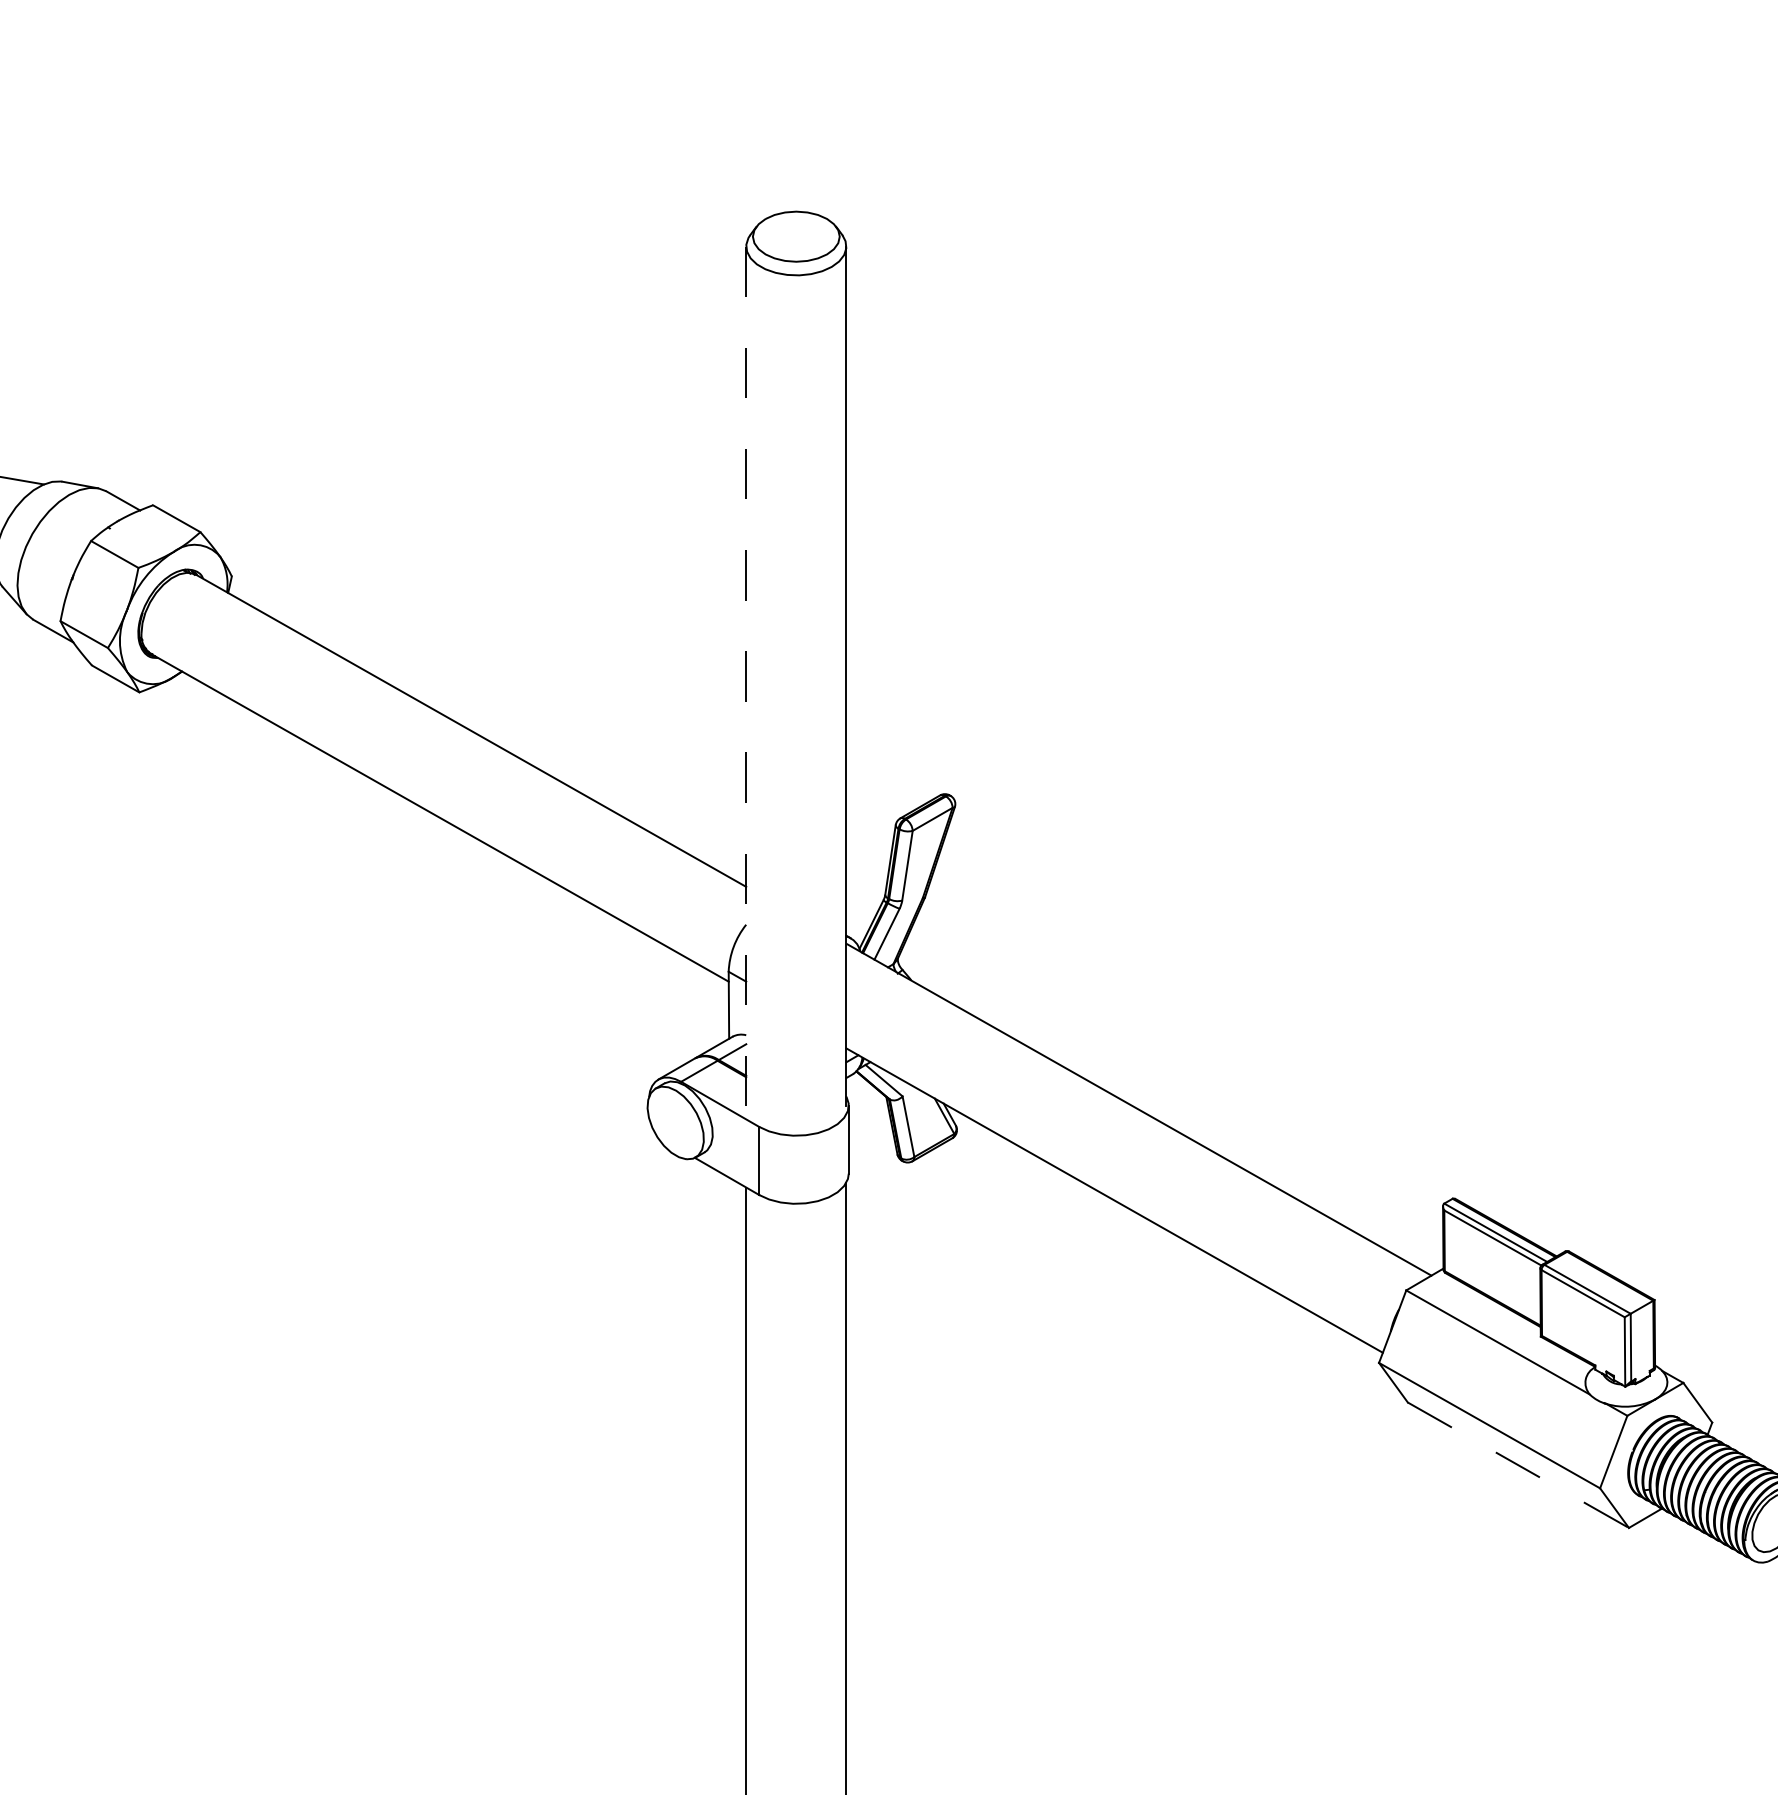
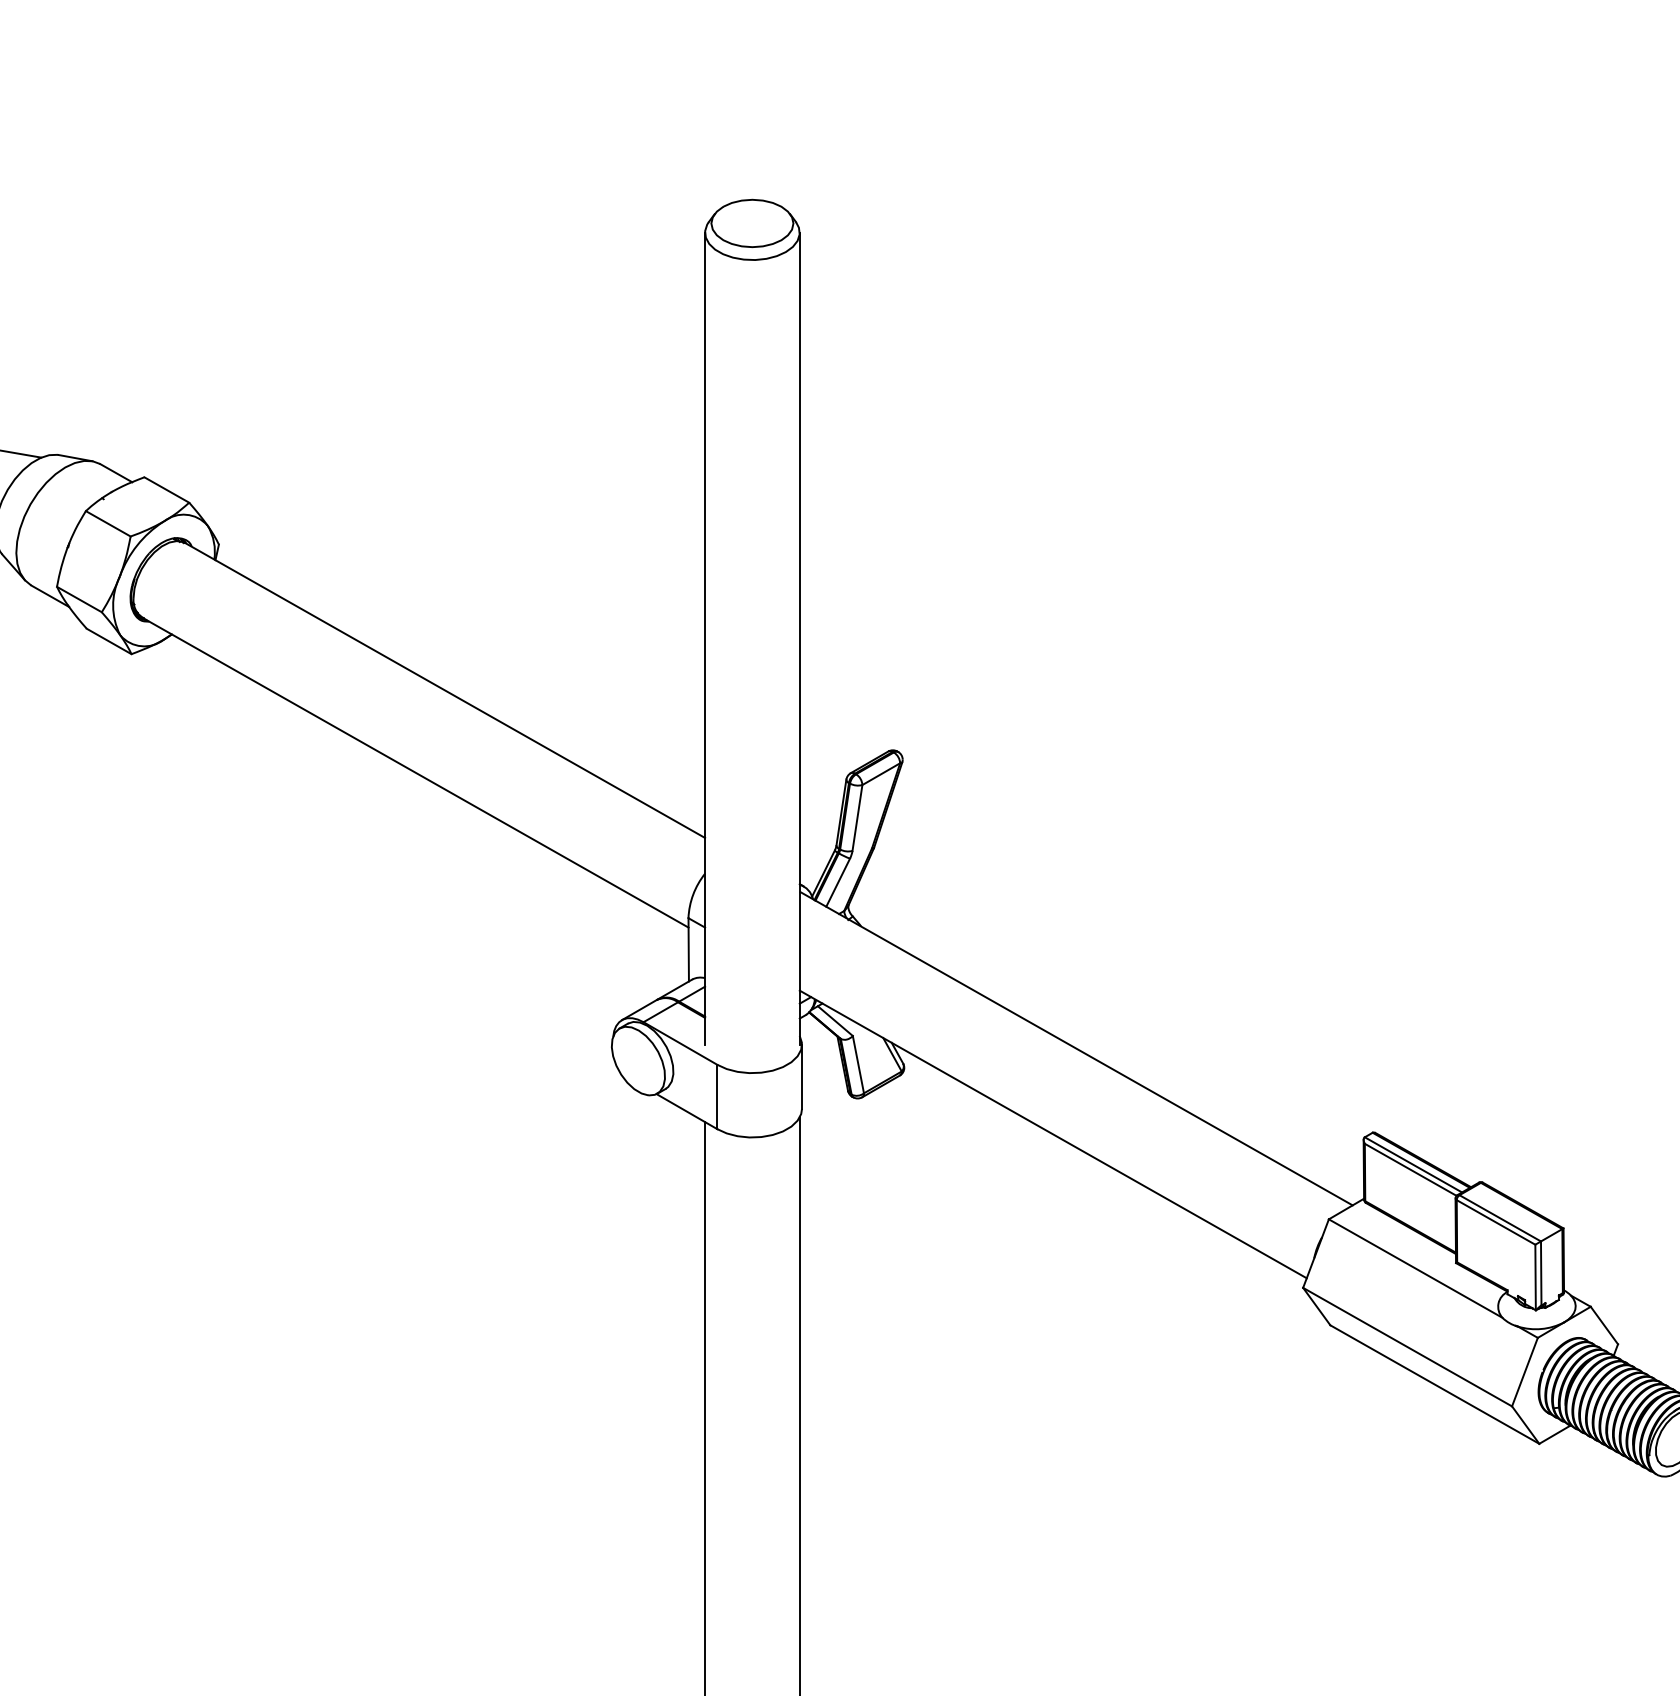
line: (746, 676) -> (705, 639), dashed -> solid
line: (1518, 1465) -> (1434, 1384), dashed -> solid

